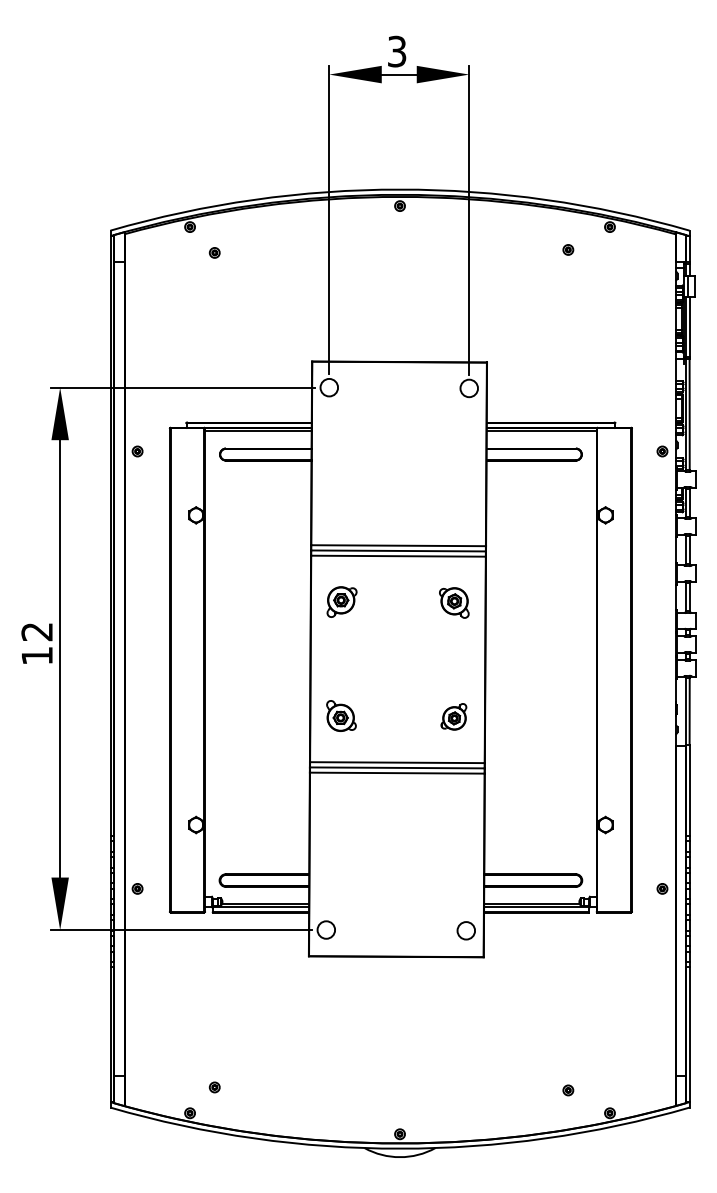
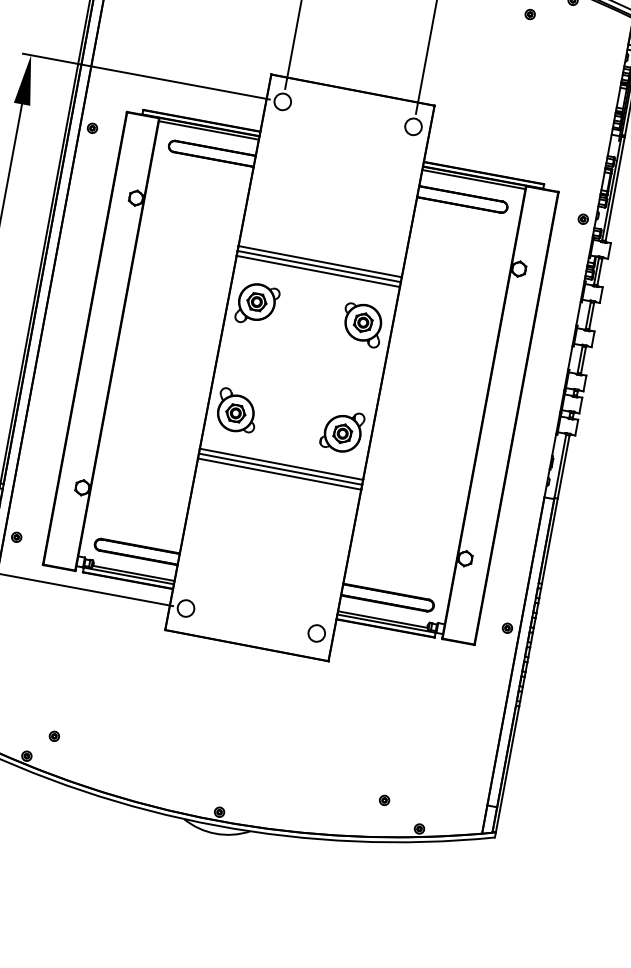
part: (341, 601) -> (257, 303), size x1.43
part: (453, 602) -> (361, 324), size x1.43
part: (341, 715) -> (237, 410), size x1.43
part: (453, 716) -> (341, 430), size x1.67

